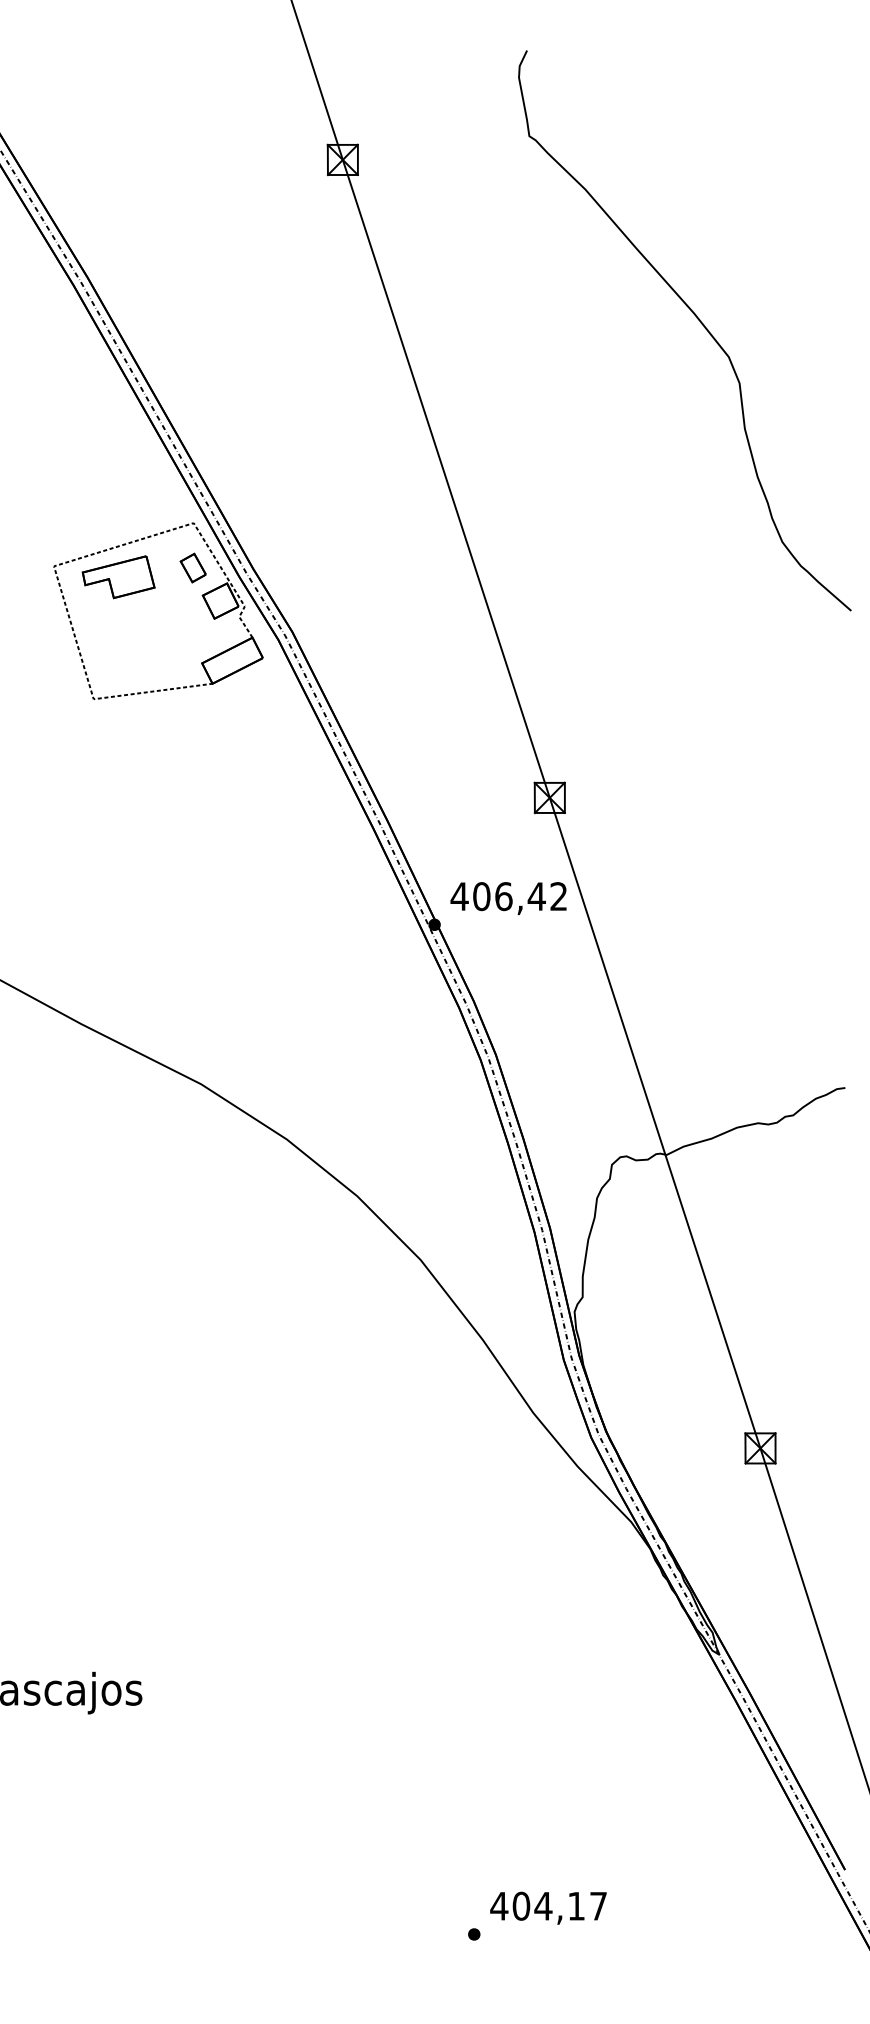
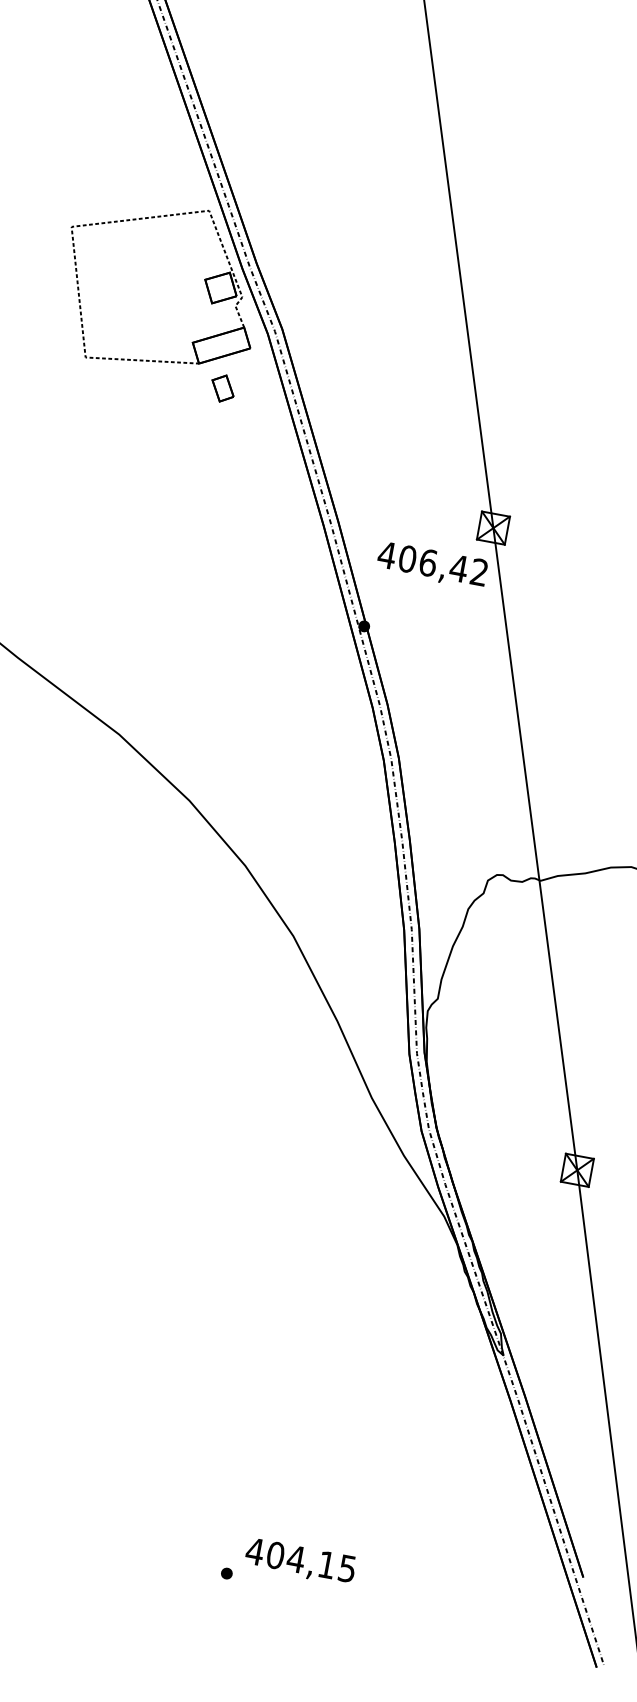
part: (192, 567) -> (222, 387), moved
part: (118, 577) -> (129, 248), removed
text: (508, 898) -> (432, 565), moved
text: (598, 1906) -> (347, 1568), 404,17 -> 404,15

